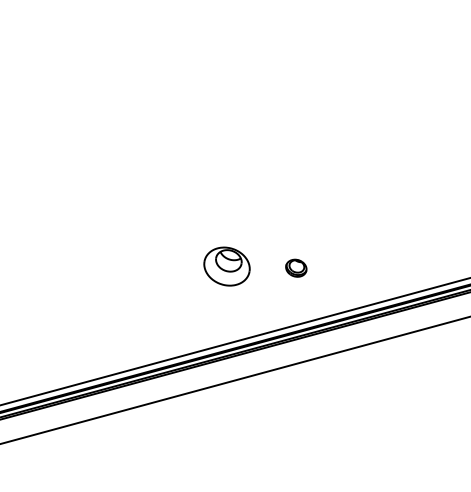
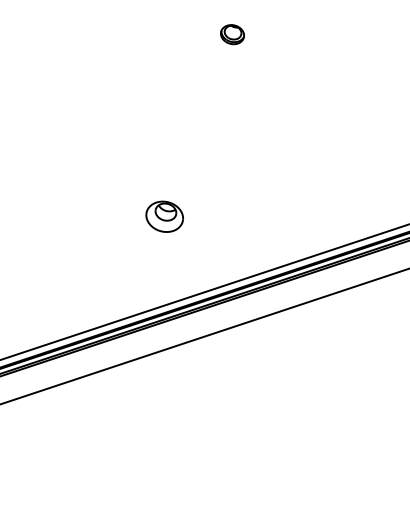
part: (227, 265) -> (165, 215), size x0.71
part: (296, 267) -> (232, 33), moved

